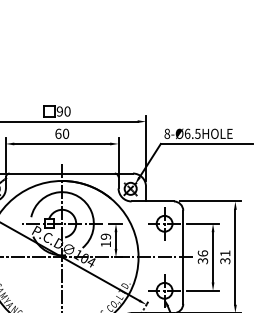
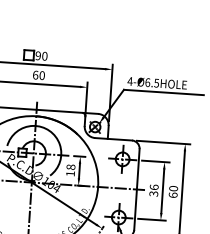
text: (167, 133) -> (130, 81), 8-Ø6.5HOLE -> 4-Ø6.5HOLE
text: (105, 236) -> (70, 166), 19 -> 18
text: (225, 257) -> (173, 192), 31 -> 60

